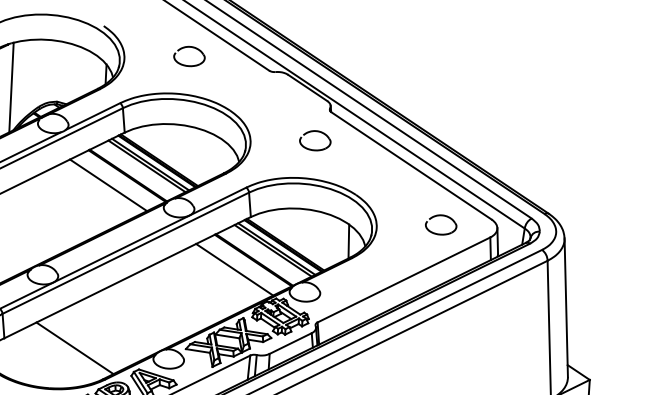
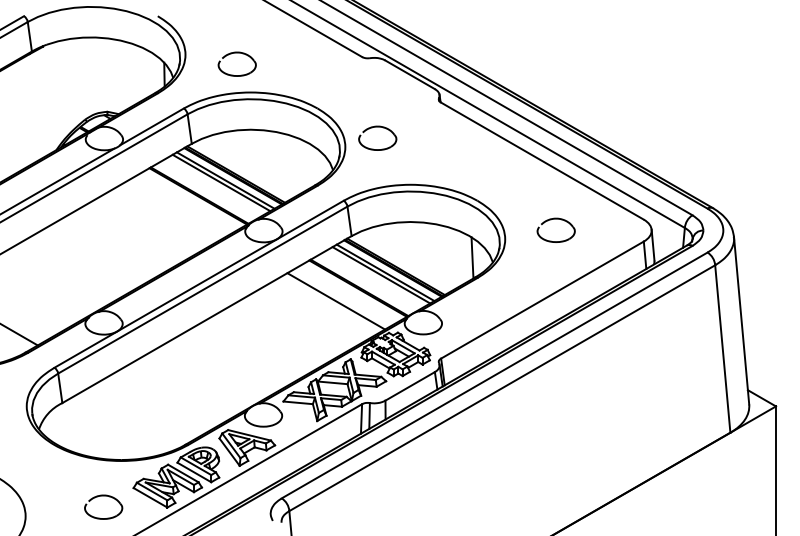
part: (189, 47) -> (236, 53), moved
line: (11, 86) -> (50, 97), removed
part: (315, 131) -> (377, 127), moved
line: (108, 184) -> (176, 208), removed
part: (437, 216) -> (551, 220), moved
line: (74, 348) -> (148, 409), removed

